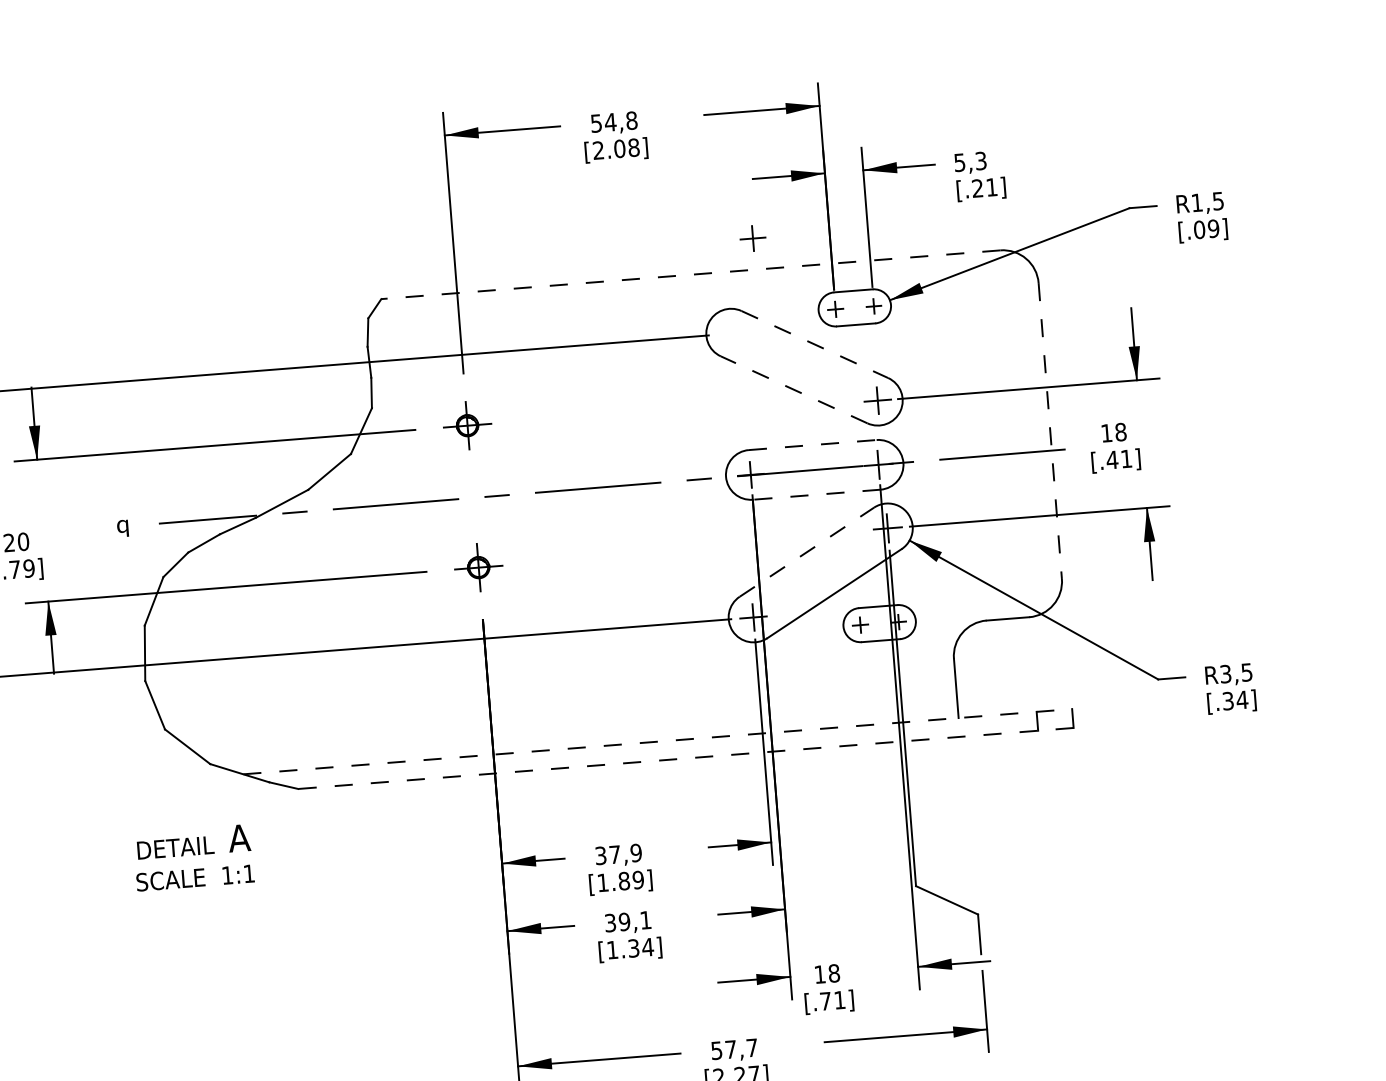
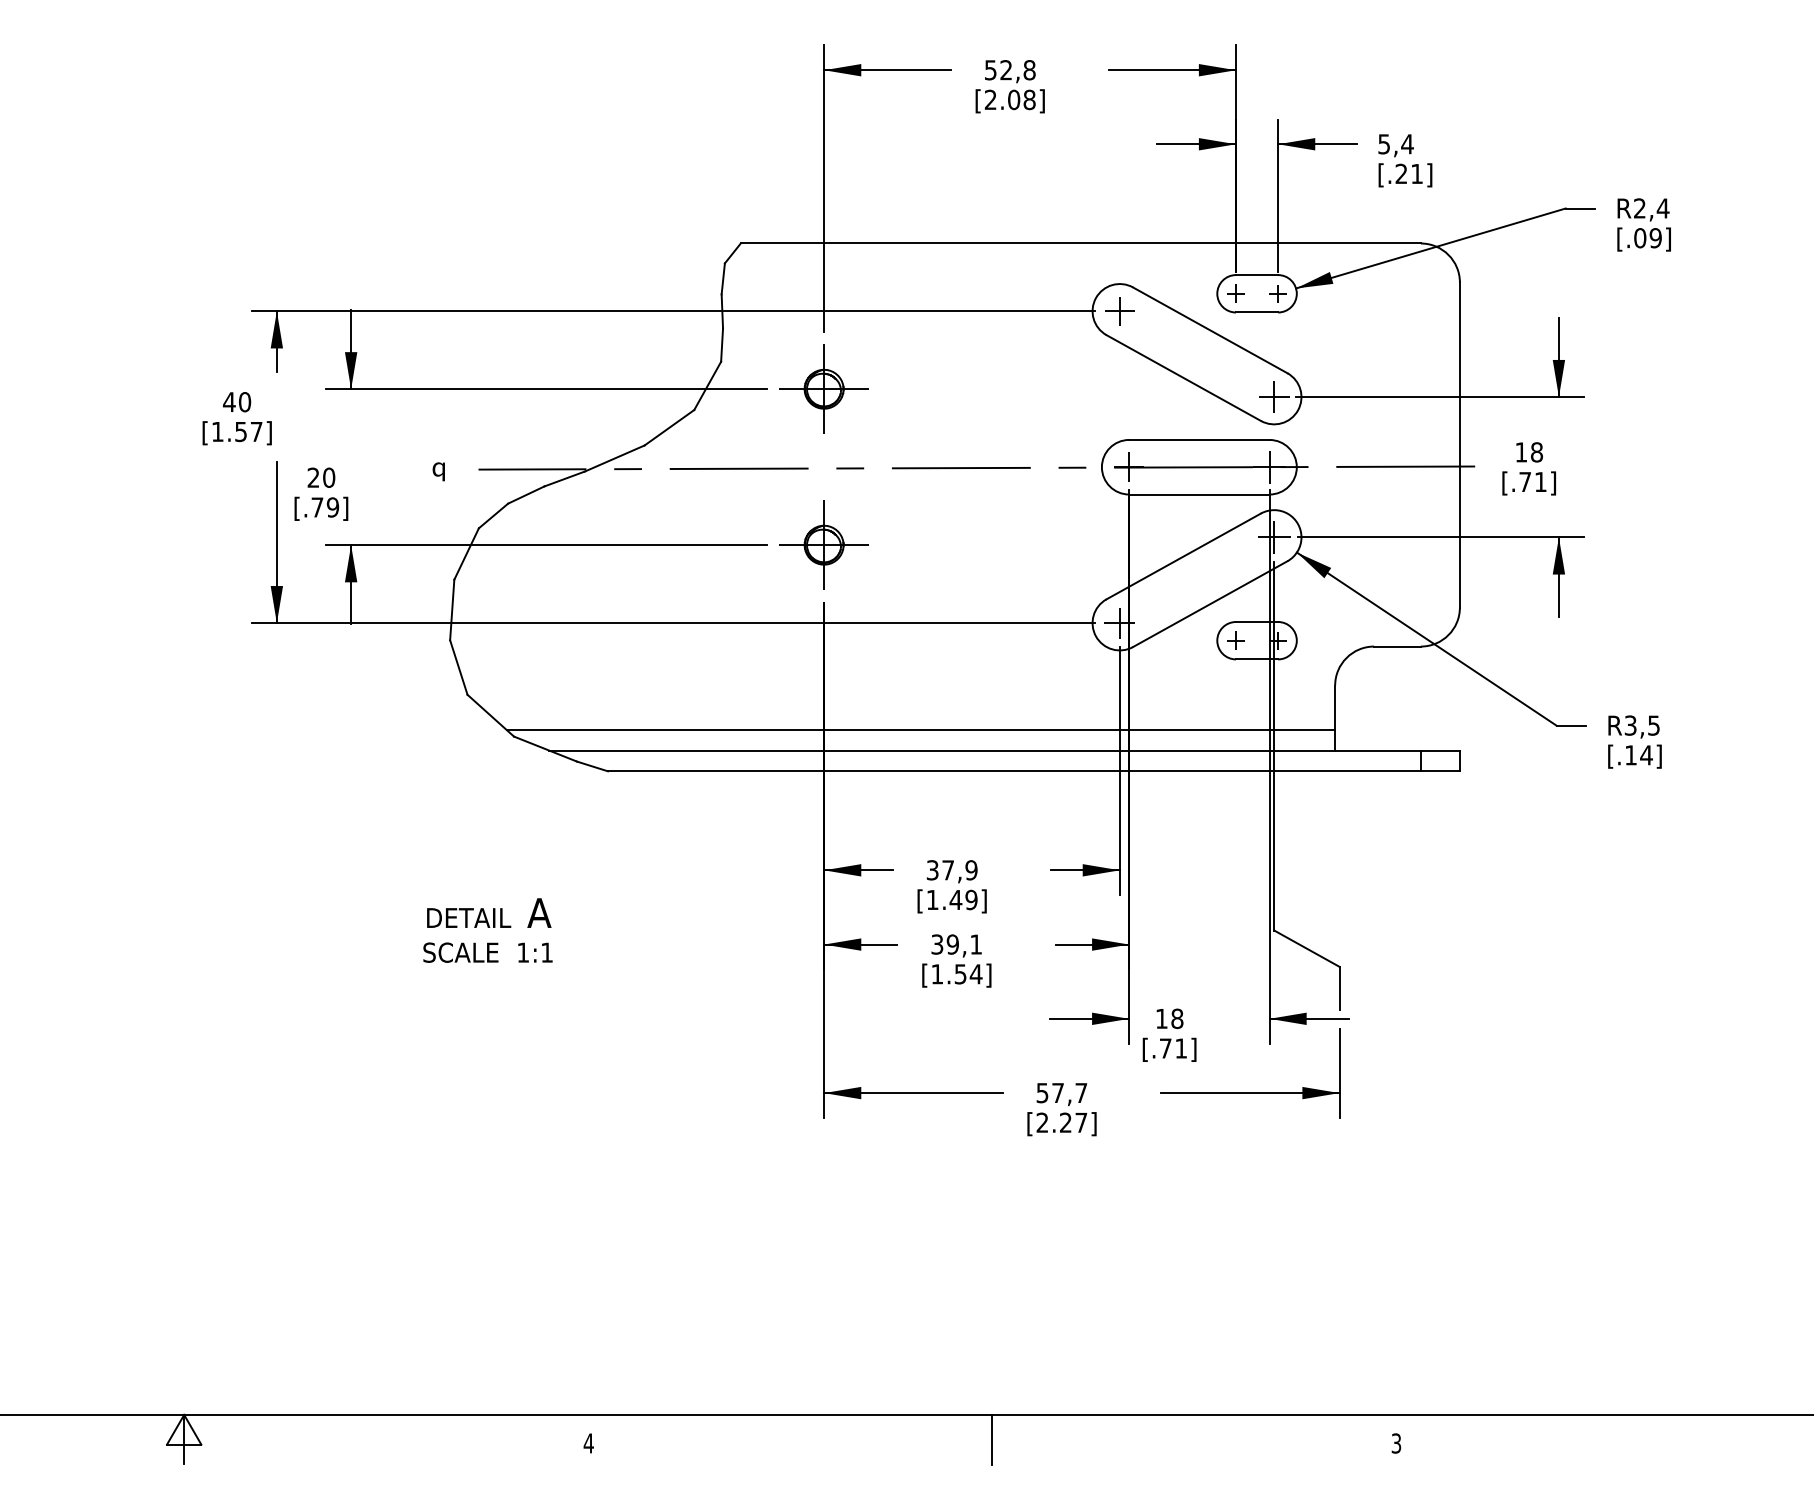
text: (609, 122) -> (1005, 70), 54,8 -> 52,8
text: (981, 161) -> (1407, 144), 5,3 -> 5,4
text: (1207, 202) -> (1651, 208), R1,5 -> R2,4
part: (752, 238) -> (1119, 311), moved
line: (690, 274) -> (1080, 243), dashed -> solid
line: (815, 344) -> (1210, 330), dashed -> solid
line: (793, 389) -> (1183, 377), dashed -> solid
part: (467, 425) -> (823, 388), size x1.67
line: (1049, 431) -> (1459, 445), dashed -> solid
line: (812, 444) -> (1199, 439), dashed -> solid
text: (1111, 459) -> (1524, 481), [.41] -> [.71]
line: (815, 494) -> (1198, 494), dashed -> solid
line: (807, 552) -> (1184, 556), dashed -> solid
part: (478, 567) -> (823, 544), size x1.67
text: (1227, 701) -> (1630, 755), [.34] -> [.14]
line: (579, 728) -> (920, 729), added
line: (658, 741) -> (1005, 750), dashed -> solid
line: (685, 758) -> (1033, 771), dashed -> solid
text: (193, 857) -> (487, 930), moved
text: (623, 880) -> (955, 899), [1.89] -> [1.49]
text: (633, 947) -> (960, 973), [1.34] -> [1.54]

